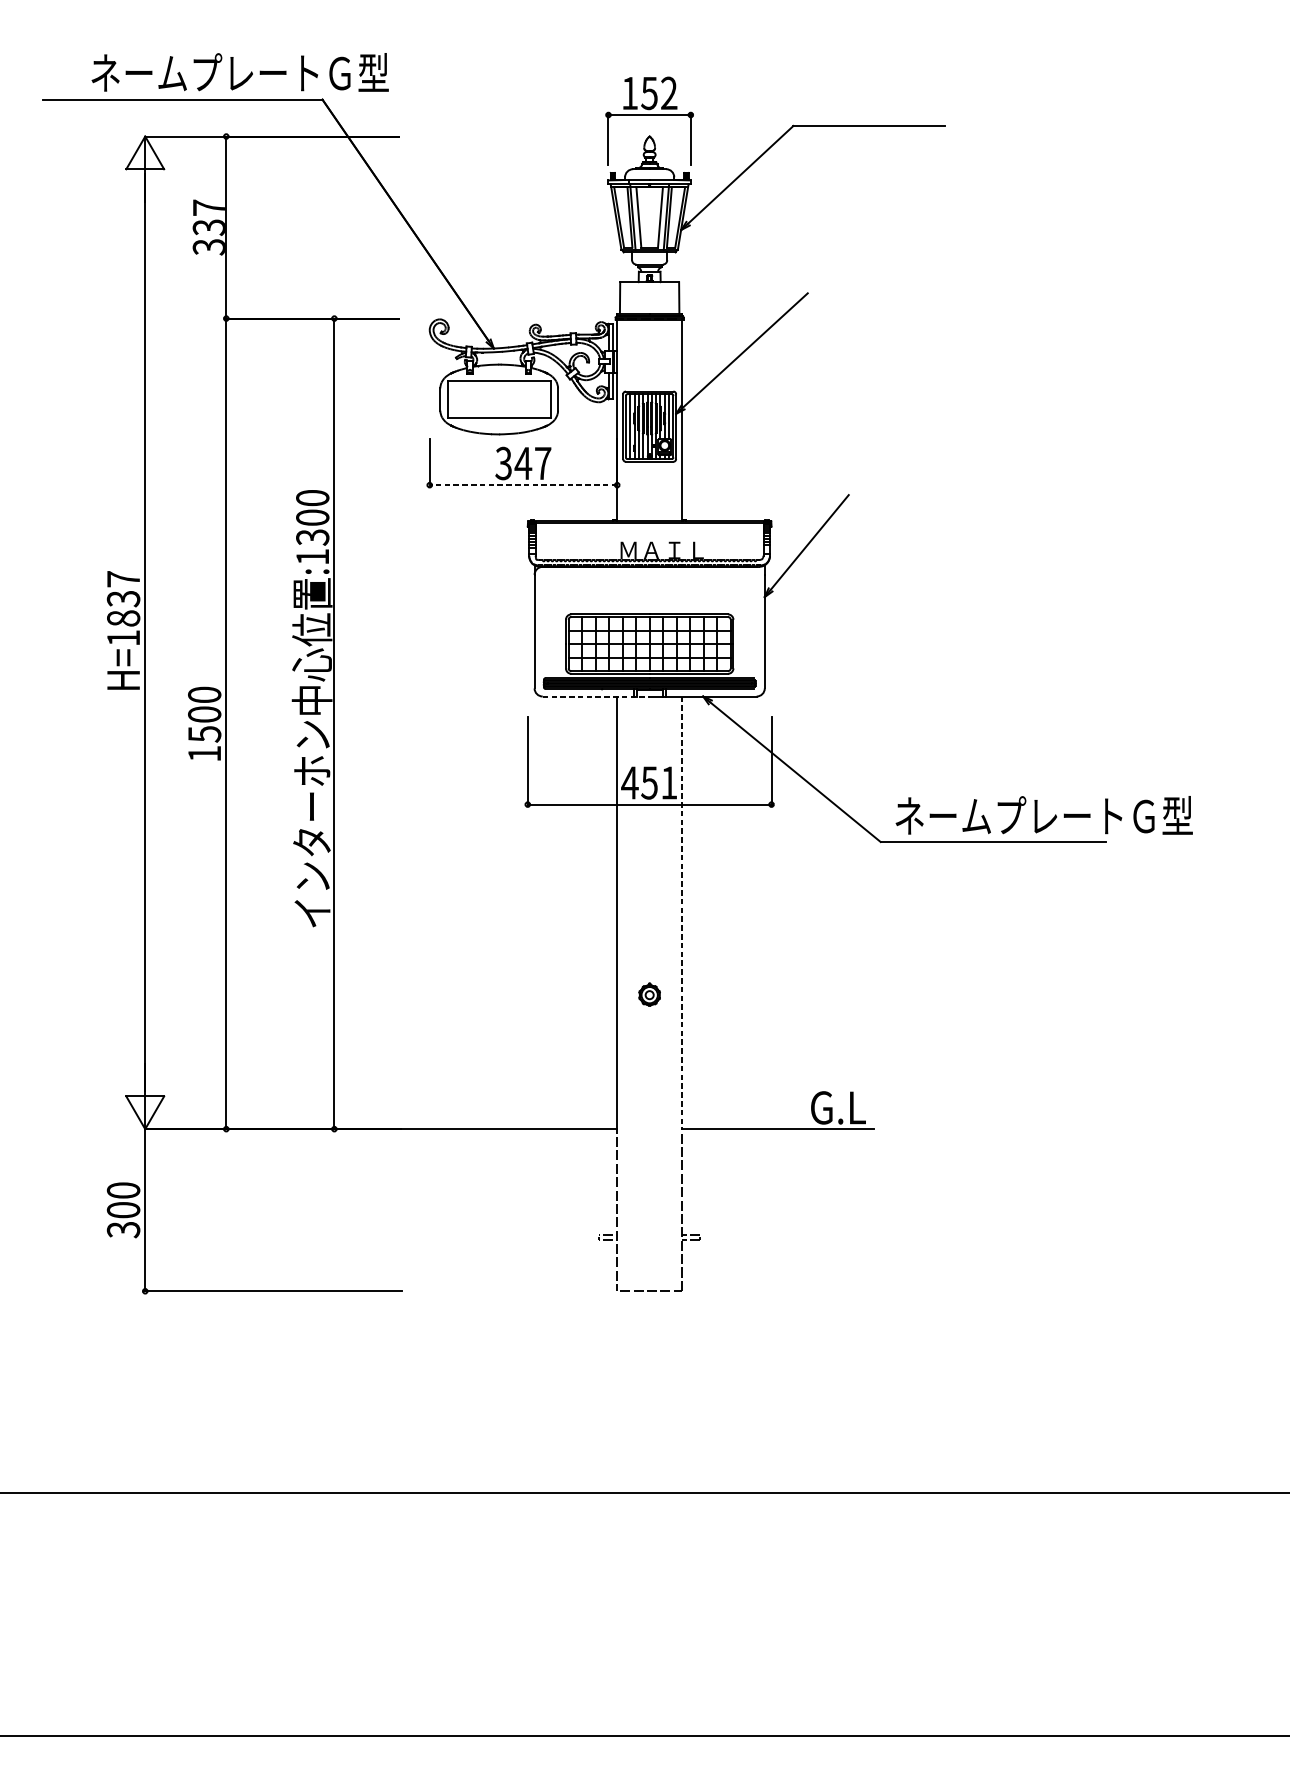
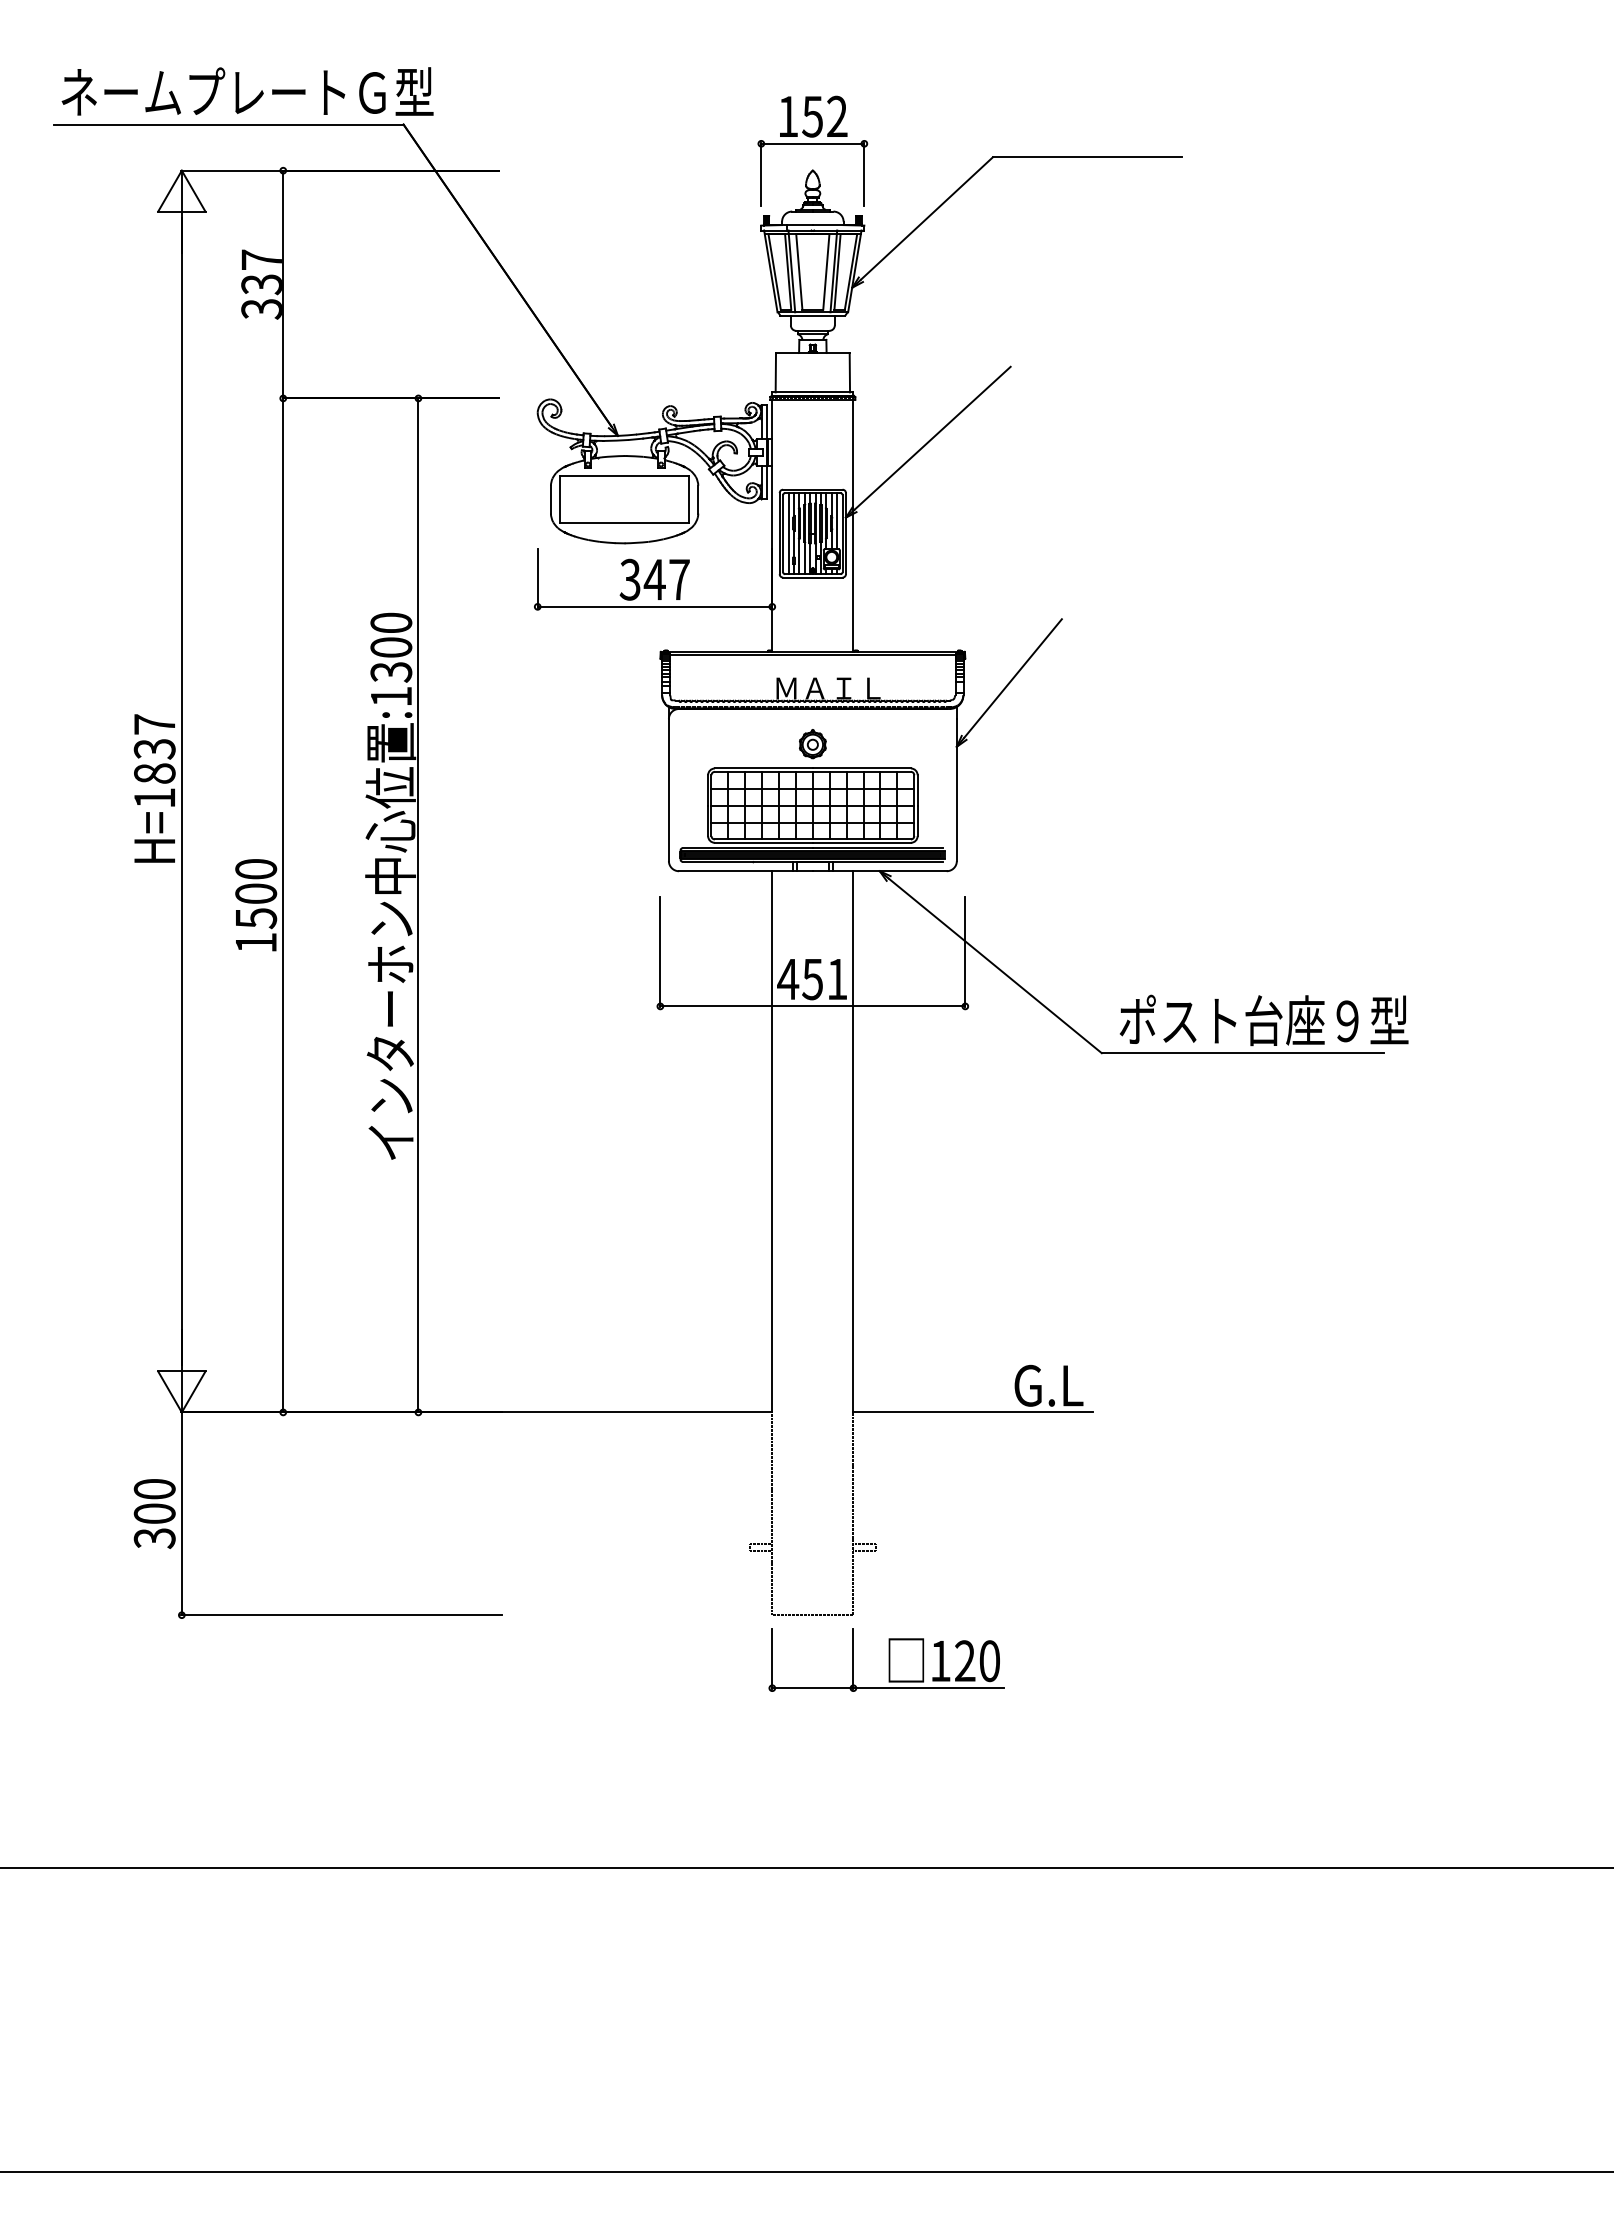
text: (240, 72) -> (247, 91), moved
line: (523, 484) -> (654, 606), dashed -> solid
line: (595, 696) -> (745, 871), dashed -> solid
text: (1043, 815) -> (1305, 1020), ネームプレートＧ型 -> ポスト台座９型
line: (682, 912) -> (853, 1141), dashed -> solid
part: (649, 994) -> (812, 744), moved
part: (708, 1326) -> (886, 1659), added

